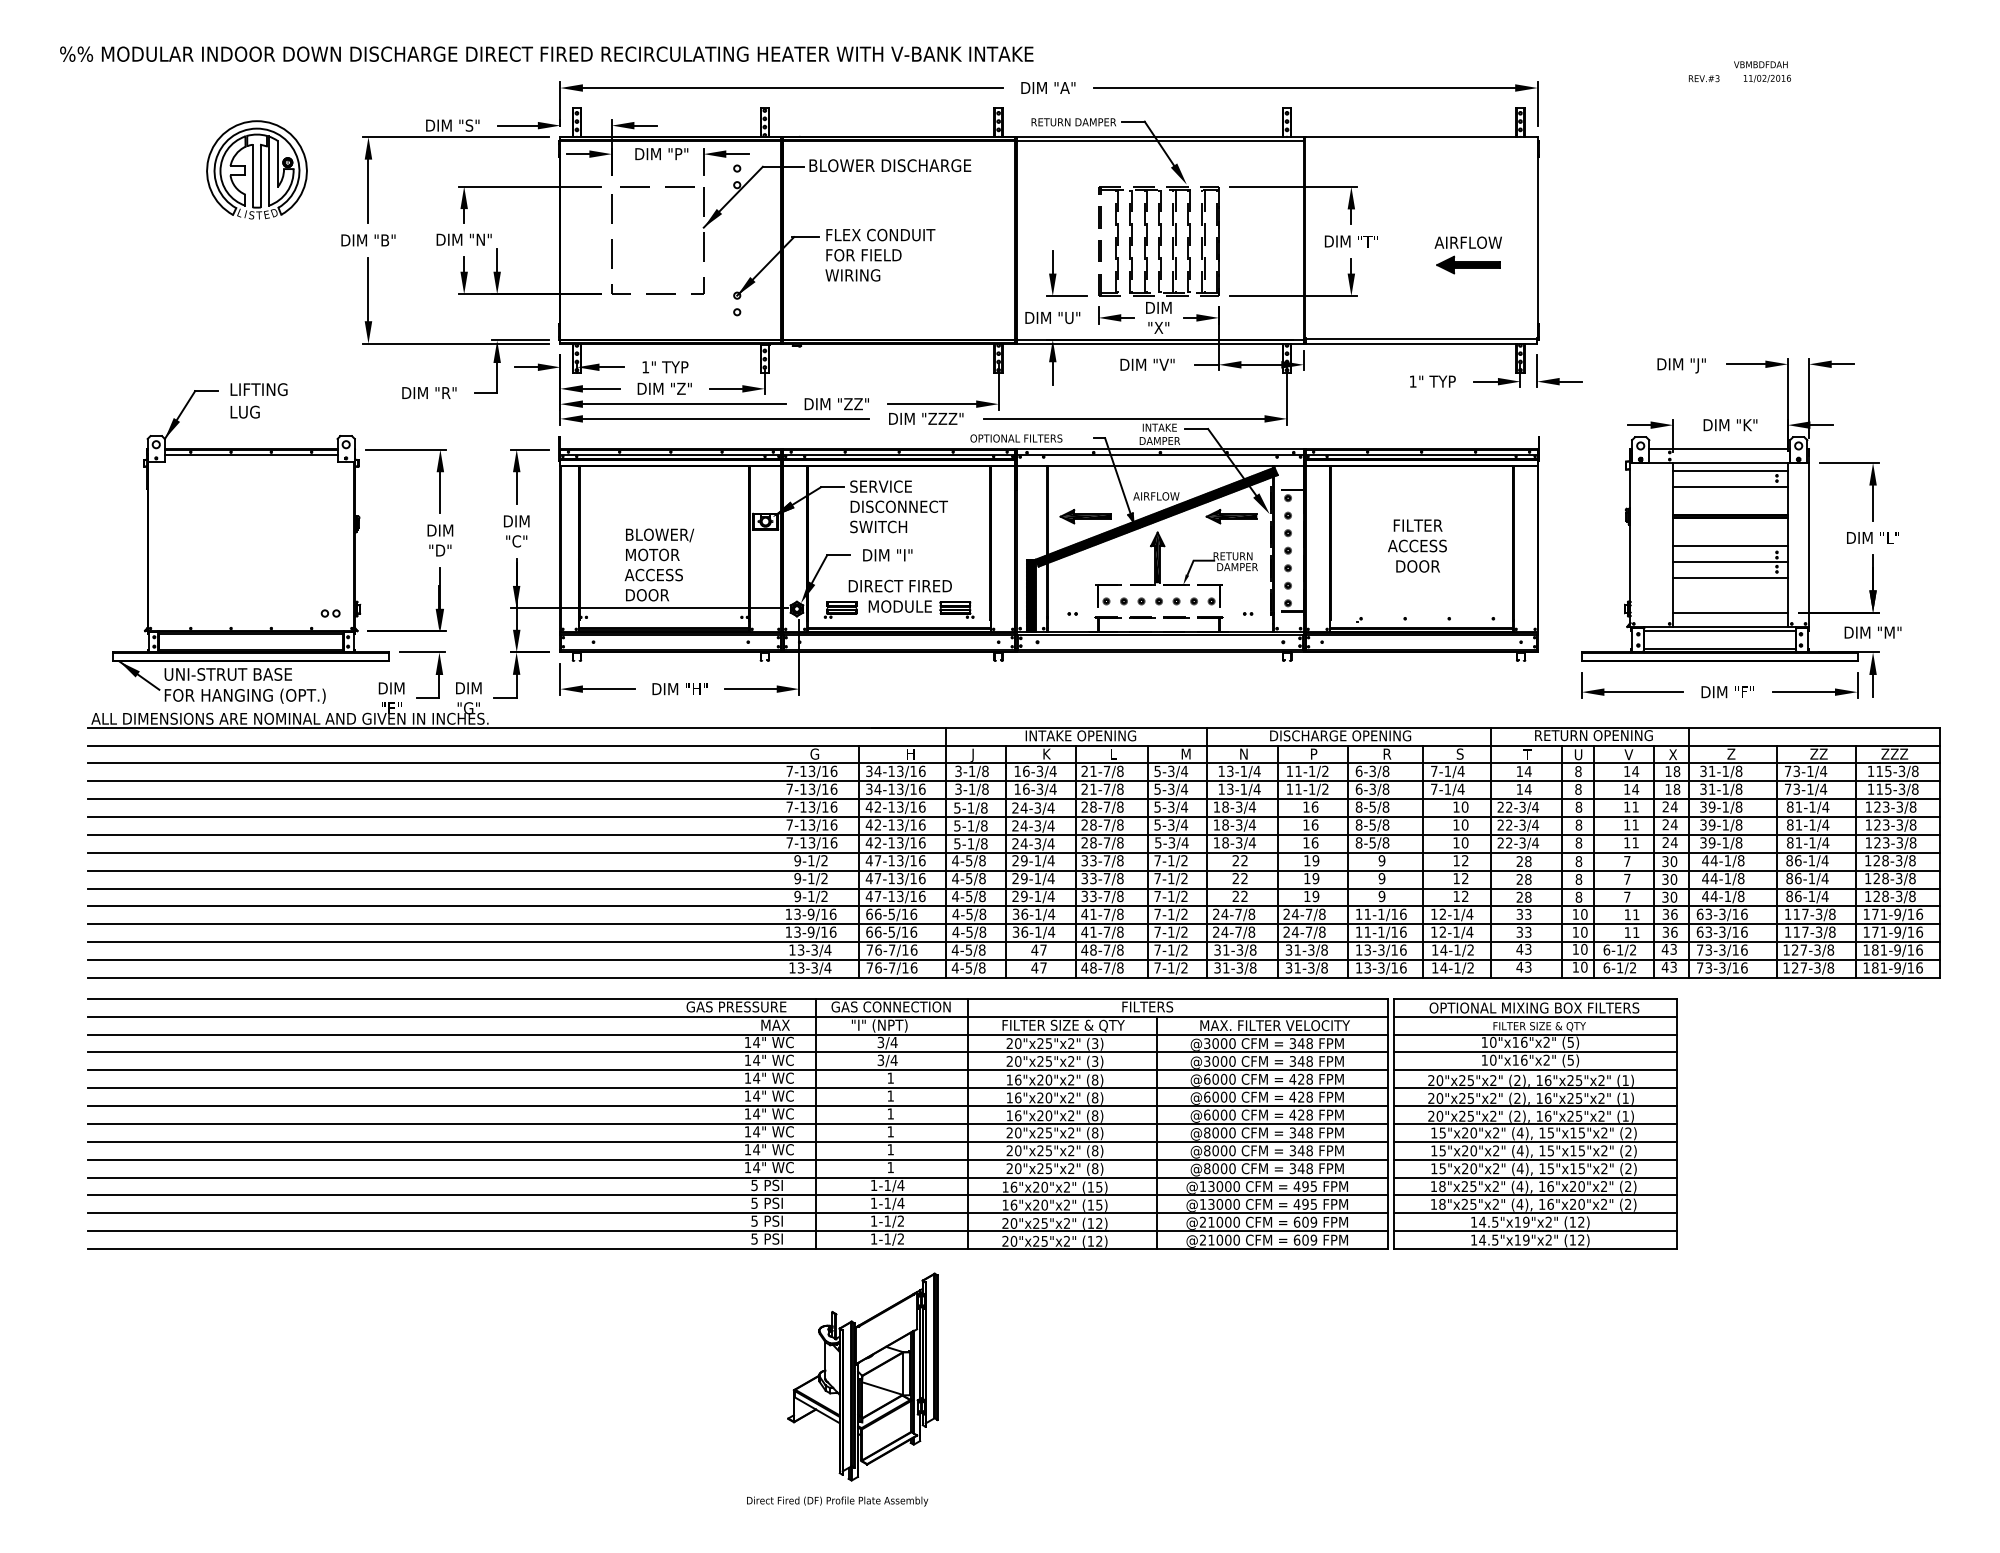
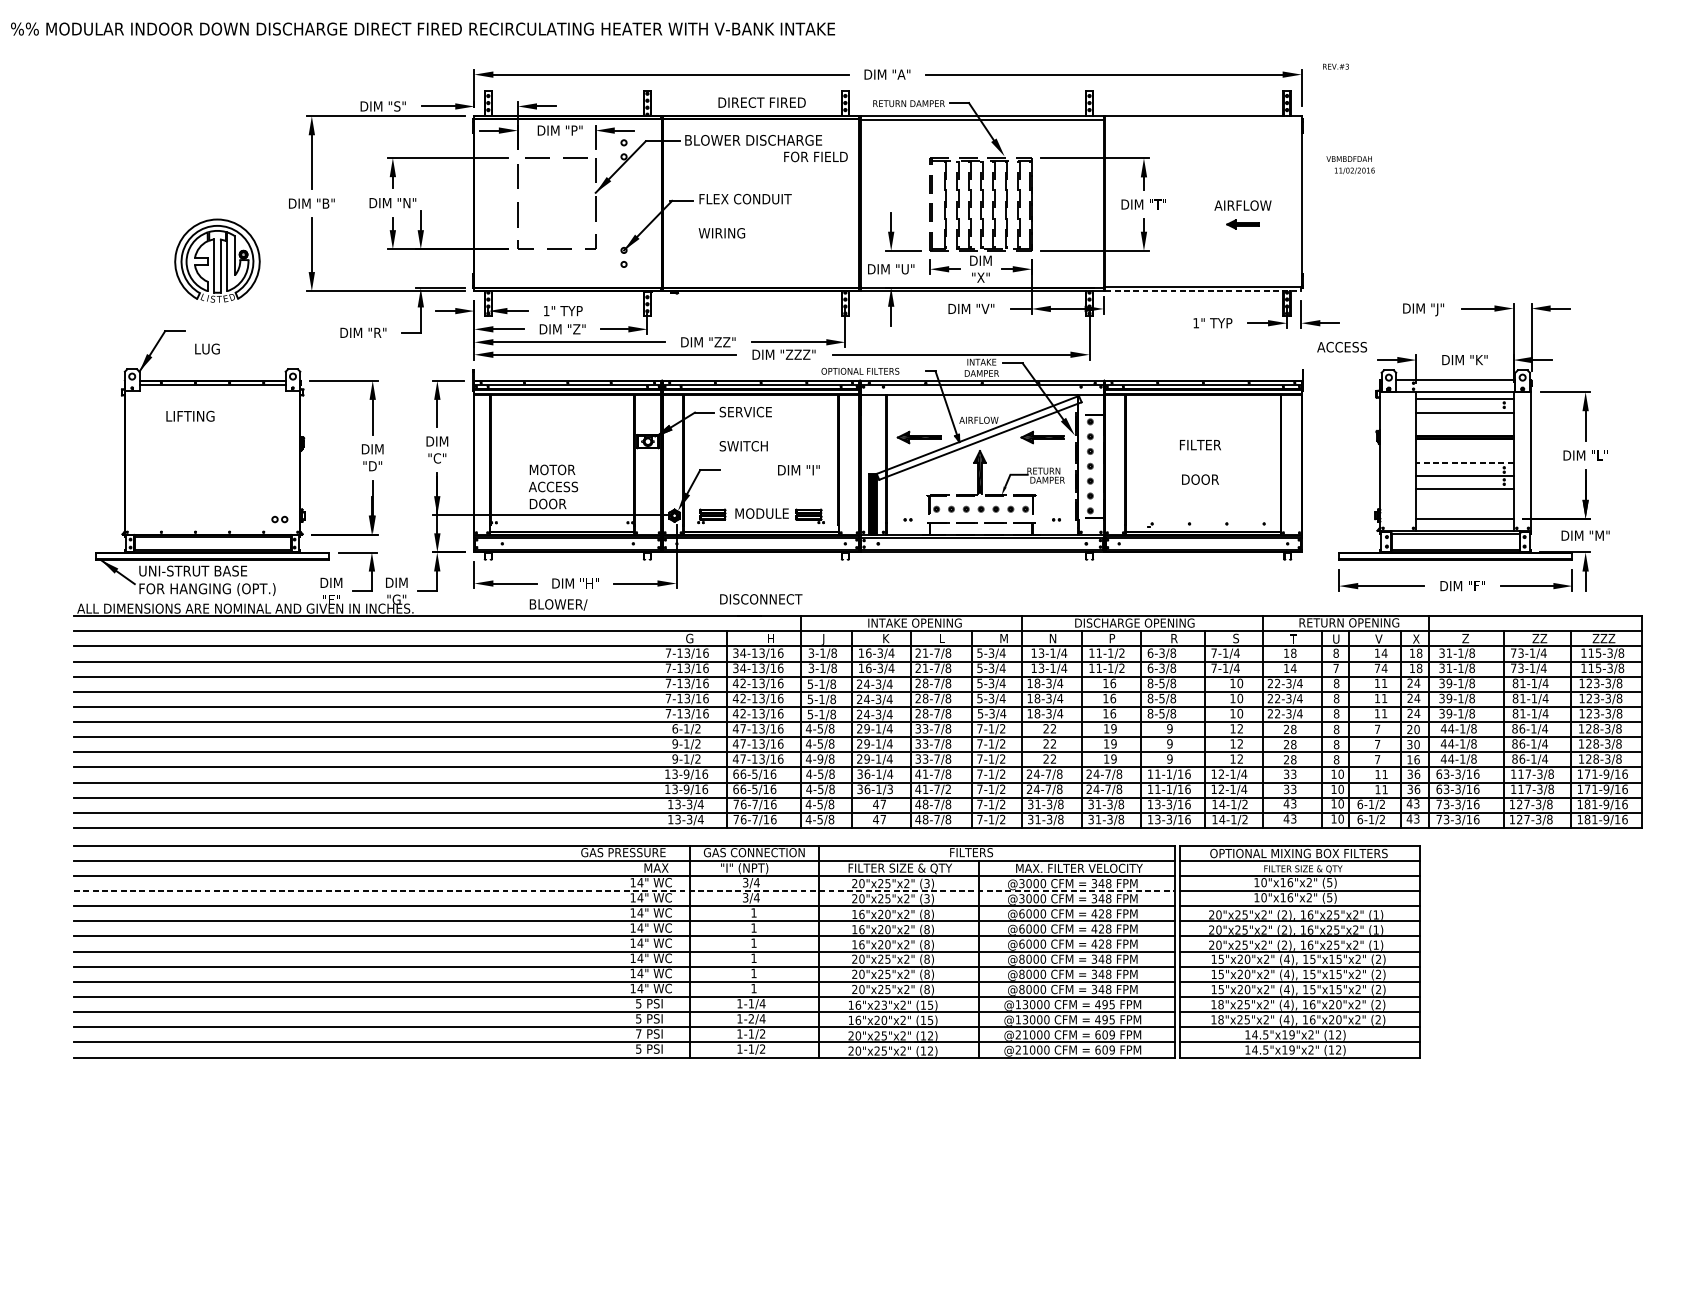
text: (546, 53) -> (422, 28), moved
text: (1762, 71) -> (1350, 164), moved
text: (1704, 78) -> (1336, 66), moved
part: (256, 169) -> (217, 260), moved
text: (863, 255) -> (815, 157), moved
part: (1468, 264) -> (1243, 224), size x0.6
line: (1421, 343) -> (1203, 290), solid -> dashed
text: (258, 389) -> (189, 416), moved
text: (898, 506) -> (760, 599), moved
hatch: (1156, 516) -> (978, 437), removed
text: (660, 535) -> (559, 605), moved
text: (1417, 545) -> (1342, 346), moved
line: (1730, 546) -> (1464, 462), solid -> dashed
text: (887, 555) -> (798, 470), moved
text: (899, 585) -> (761, 102), moved
text: (1527, 771) -> (1293, 653), 14 -> 18
text: (1578, 788) -> (1336, 667), 8 -> 7
text: (1627, 789) -> (1377, 668), 14 -> 74
text: (797, 860) -> (675, 728), 9-1/2 -> 6-1/2
text: (1665, 861) -> (1409, 729), 30 -> 20
text: (968, 895) -> (819, 758), 4-5/8 -> 4-9/8
text: (1669, 896) -> (1413, 759), 30 -> 16
text: (1051, 931) -> (890, 788), 36-1/4 -> 36-1/3
text: (1120, 931) -> (948, 788), 41-7/8 -> 41-7/2
line: (738, 1052) -> (625, 891), solid -> dashed
text: (1044, 1186) -> (884, 1004), 16"x20"x2" -> 16"x23"x2"
text: (887, 1202) -> (751, 1018), 1-1/4 -> 1-2/4
text: (754, 1220) -> (638, 1033), 5 -> 7
part: (842, 1389) -> (713, 1176), removed

